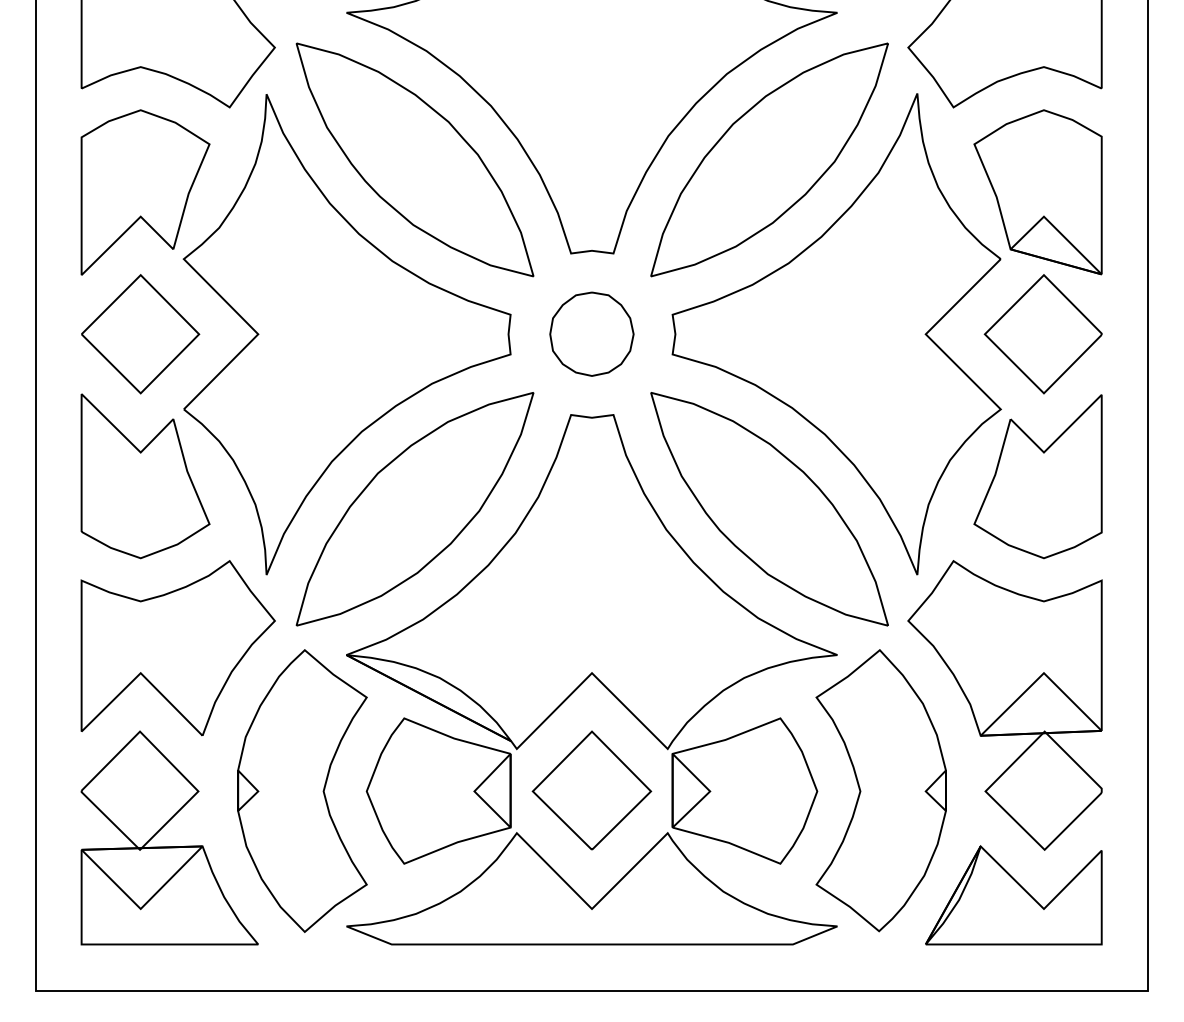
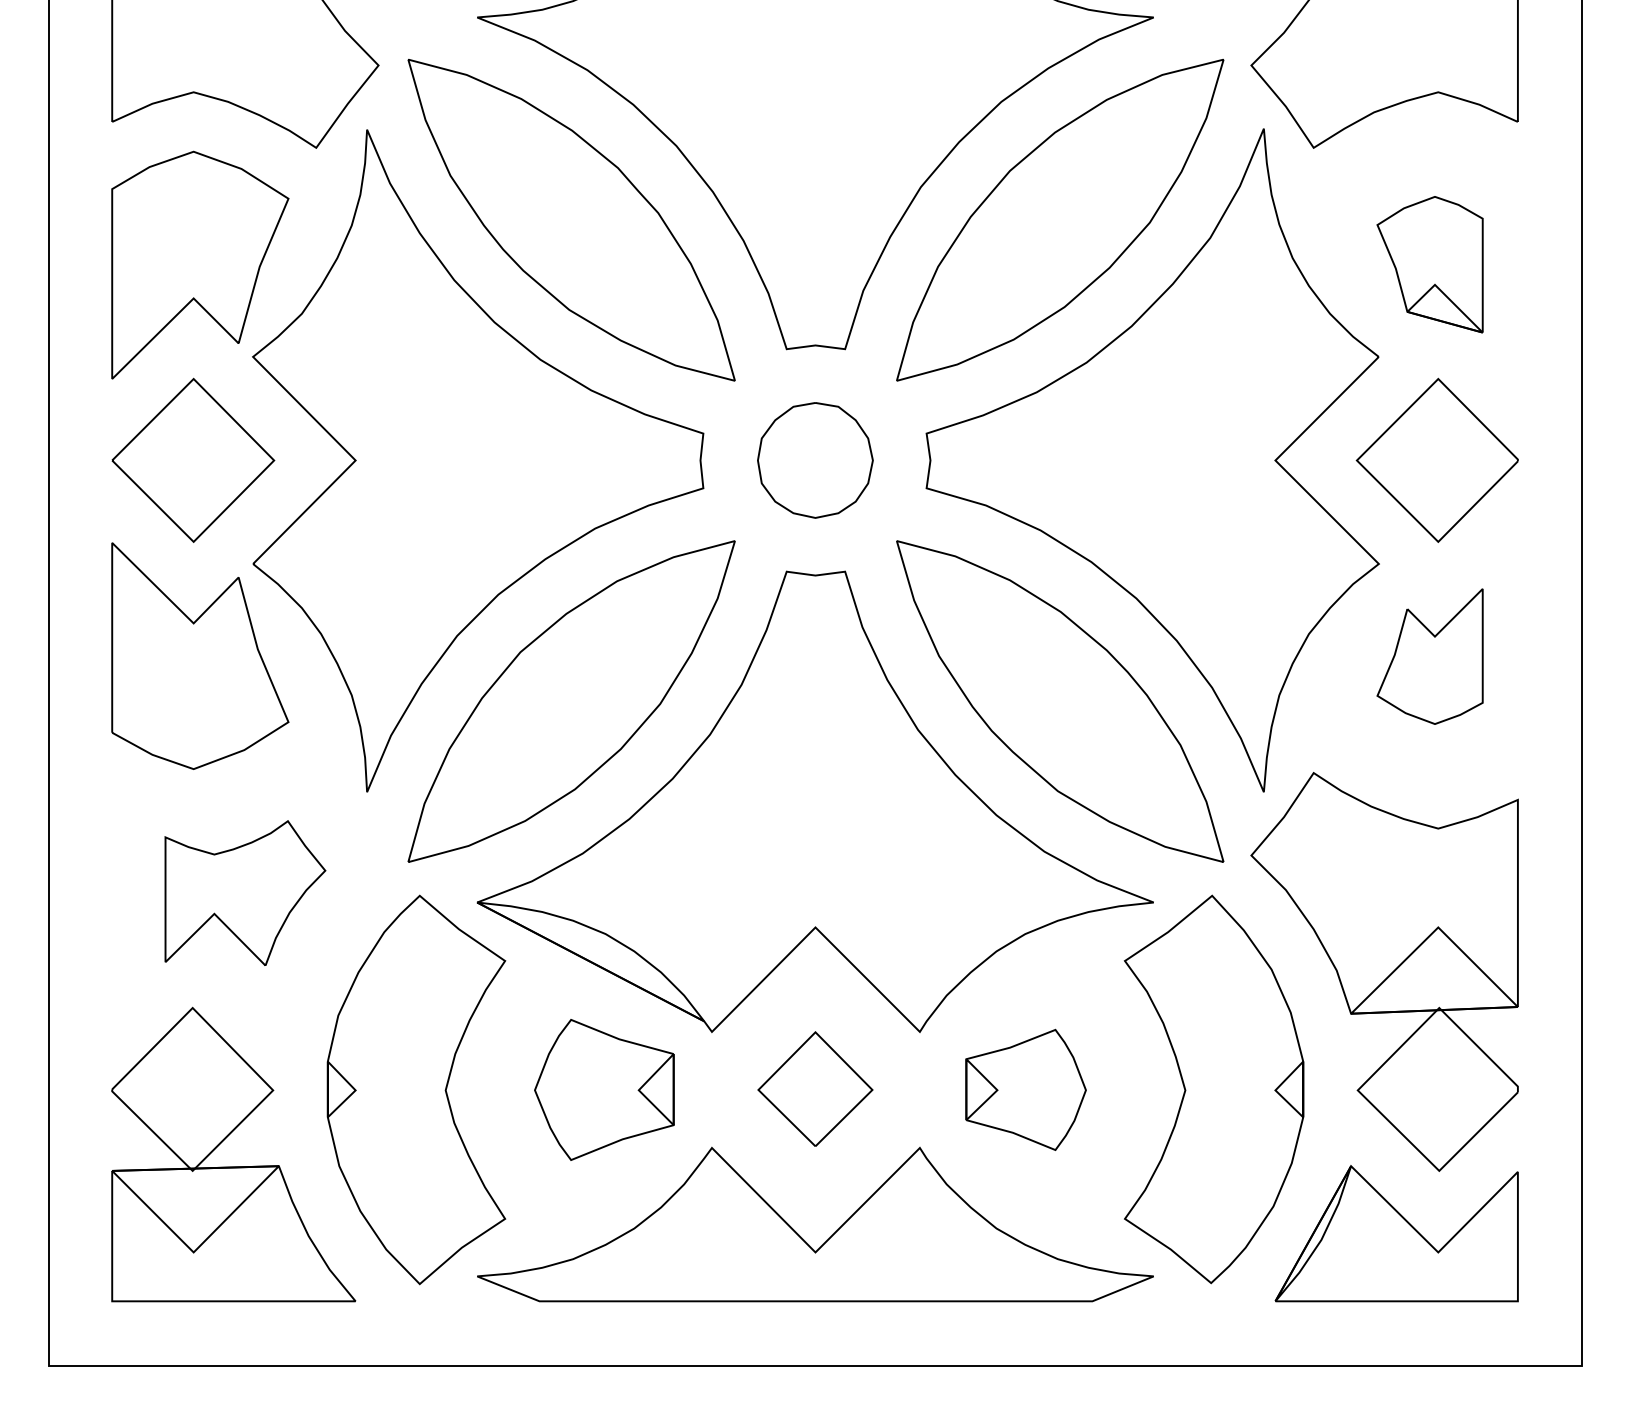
part: (1037, 192) -> (1429, 264), size x0.6
part: (1037, 476) -> (1429, 656), size x0.6
part: (178, 648) -> (245, 893), size x0.6
part: (438, 790) -> (604, 1089), size x0.7
part: (592, 790) -> (815, 1088), size x0.7
part: (744, 790) -> (1025, 1089), size x0.6

